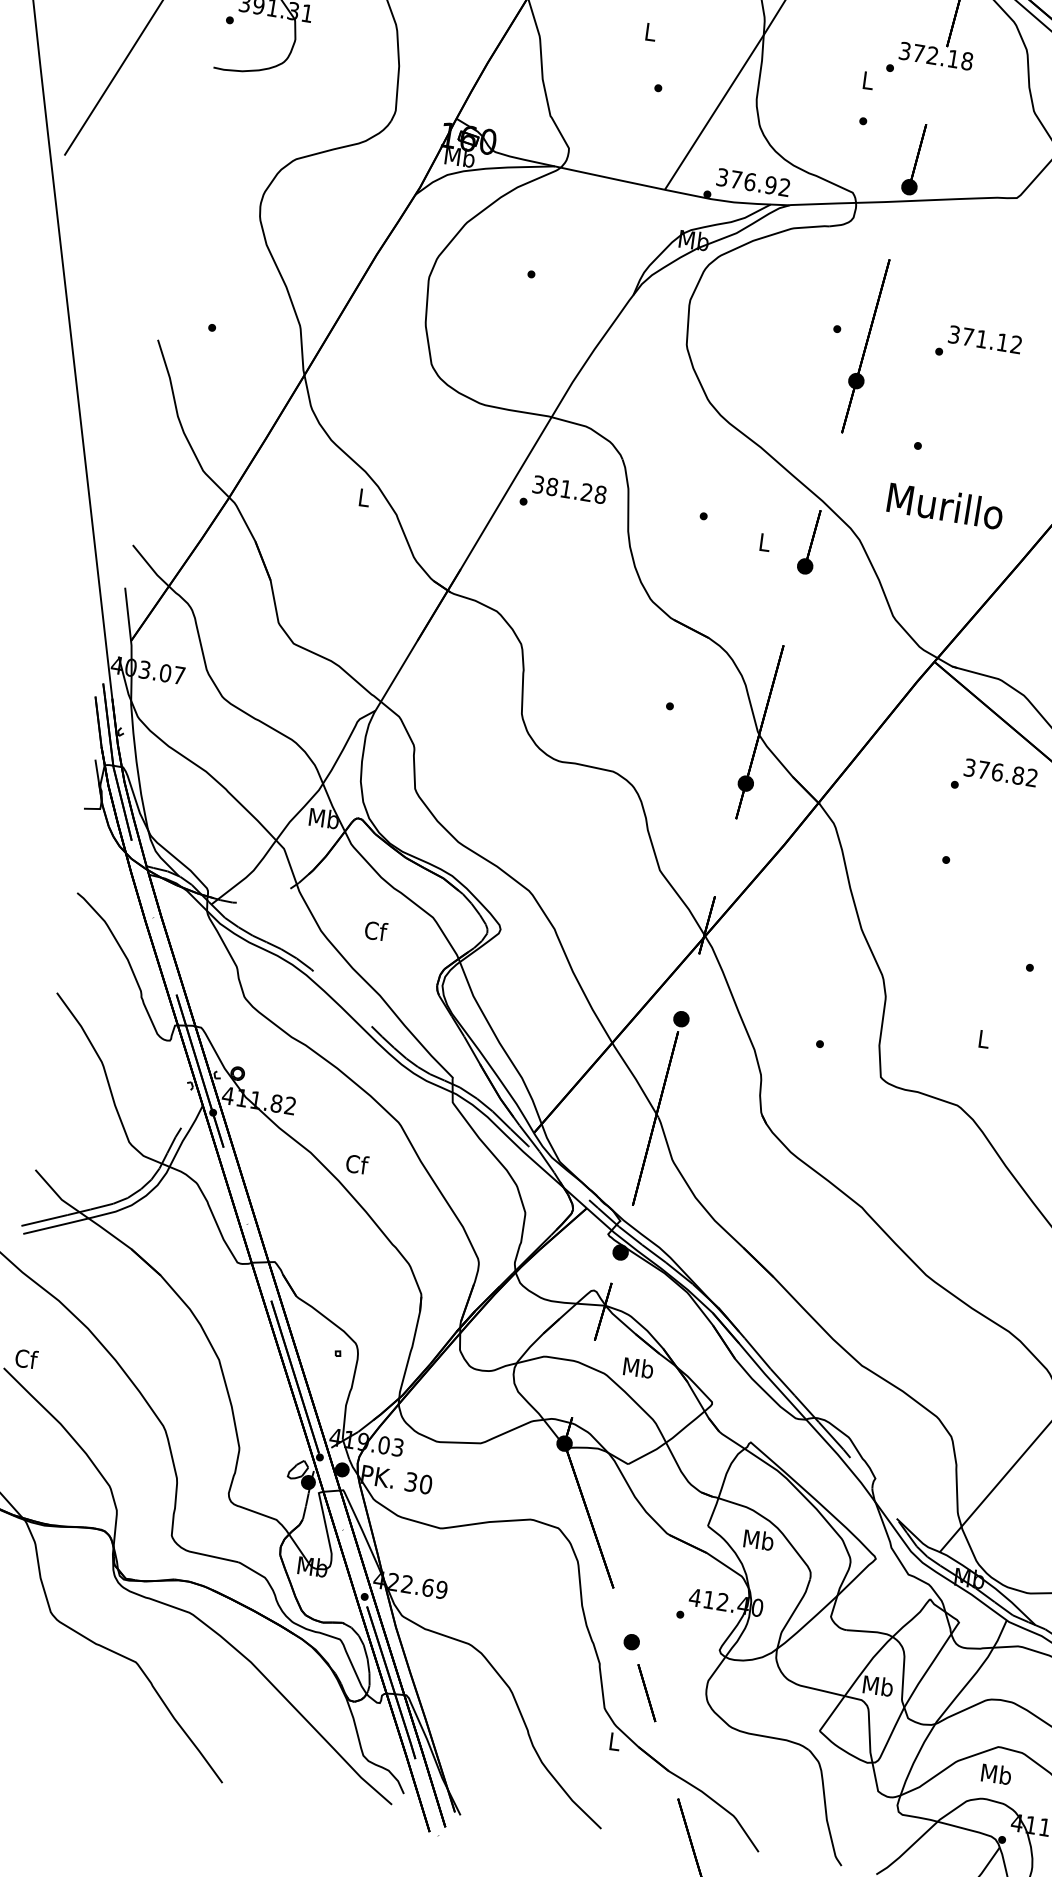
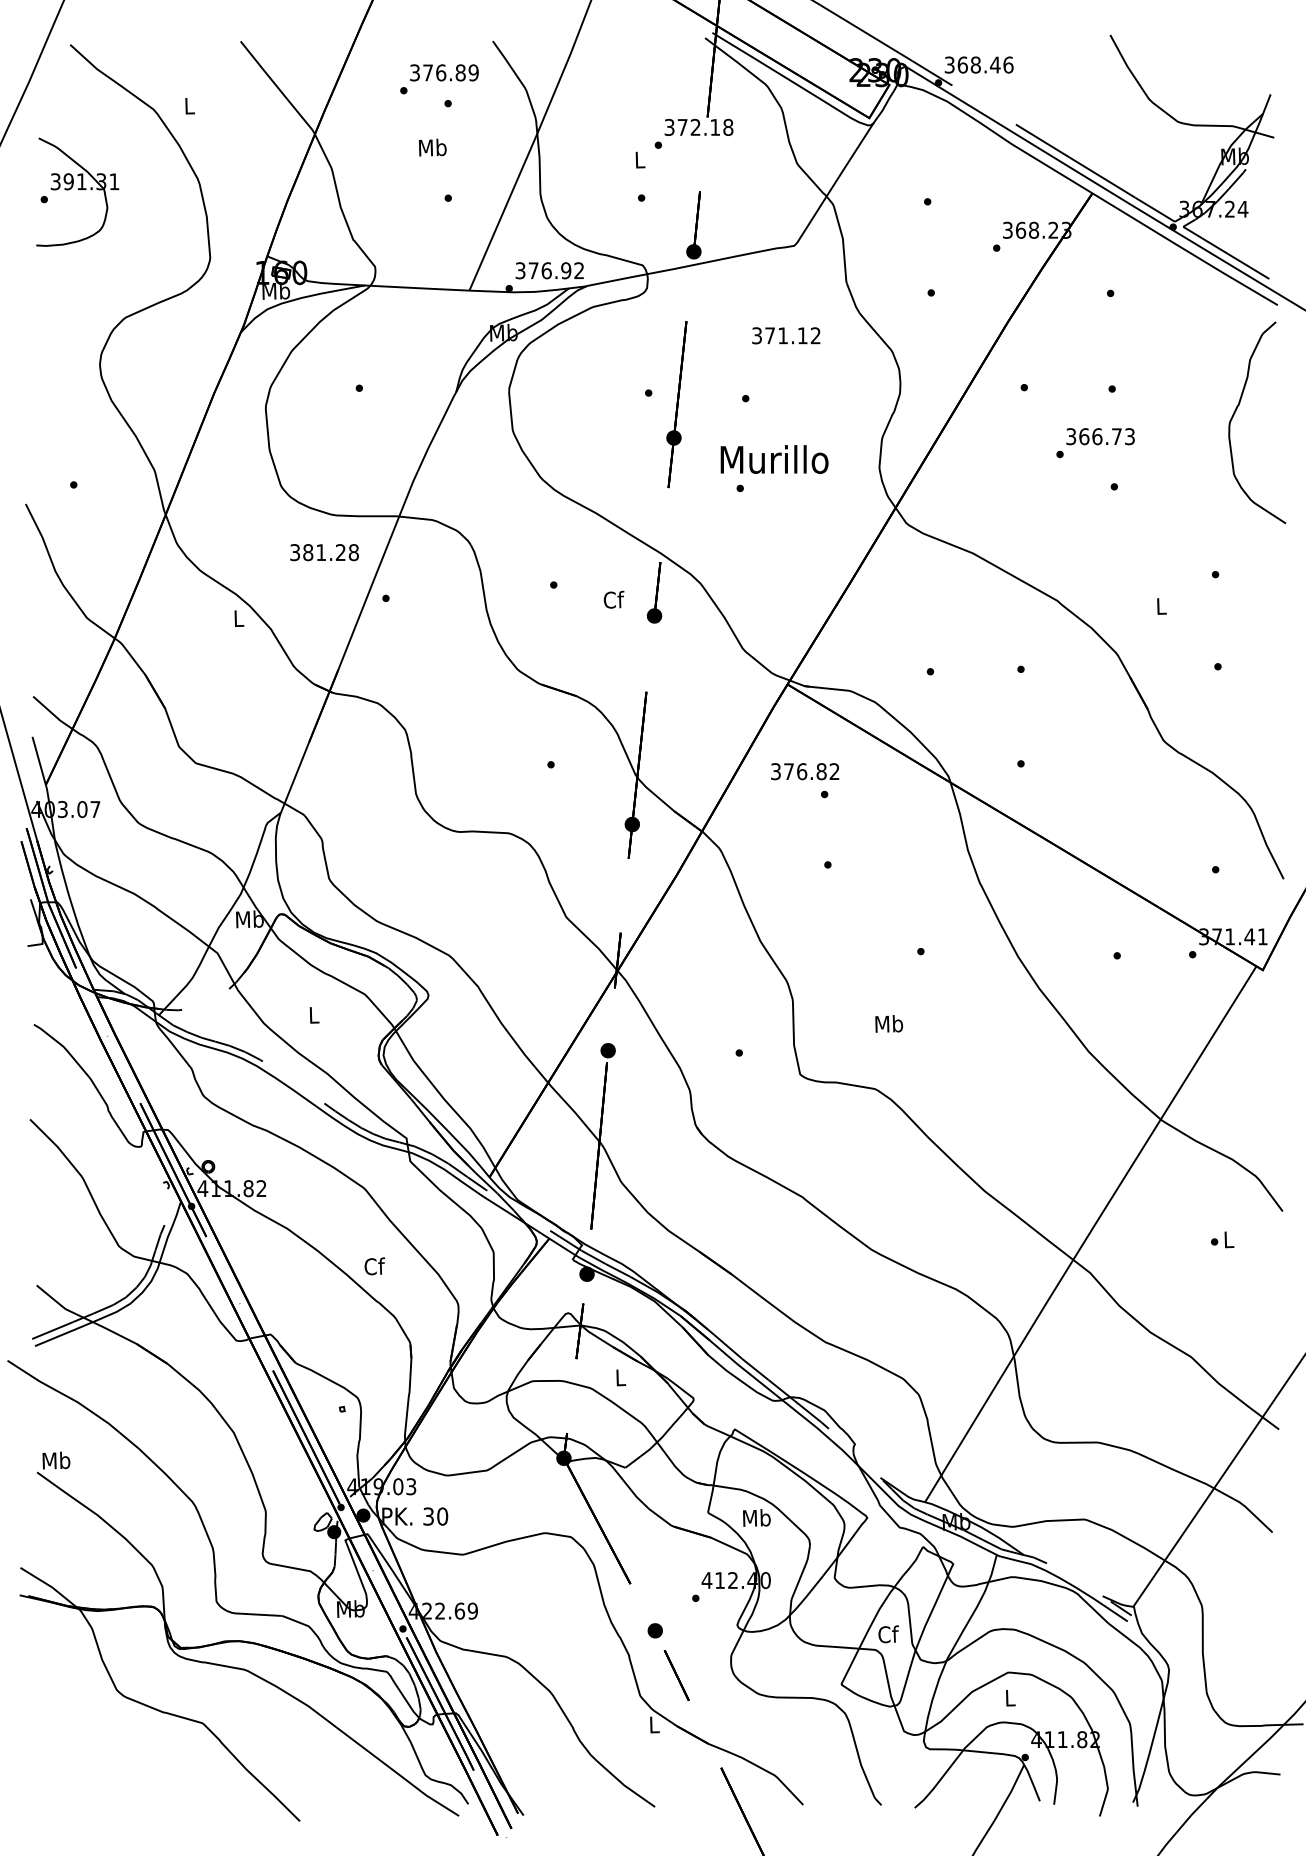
text: (650, 31) -> (432, 147), L -> Mb
text: (985, 339) -> (786, 335), moved
text: (569, 489) -> (324, 552), moved
text: (945, 505) -> (774, 459), moved
text: (764, 541) -> (613, 599), L -> Cf
text: (1001, 772) -> (805, 771), moved
text: (376, 930) -> (314, 1014), Cf -> L
text: (984, 1038) -> (889, 1023), L -> Mb
text: (356, 1164) -> (374, 1266), moved
text: (26, 1358) -> (56, 1460), Cf -> Mb
text: (638, 1367) -> (620, 1377), Mb -> L
text: (878, 1686) -> (888, 1634), Mb -> Cf
text: (996, 1773) -> (1010, 1697), Mb -> L

